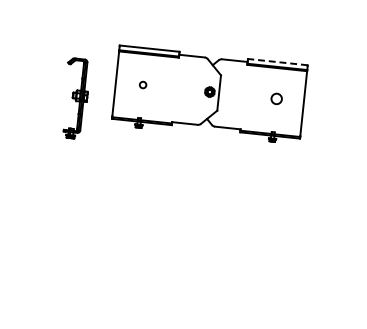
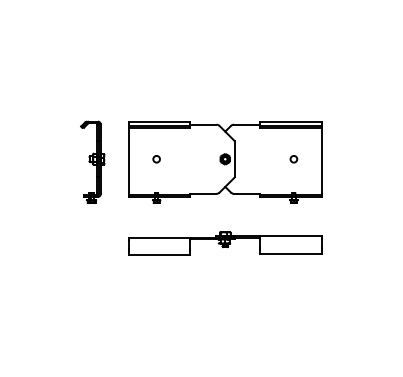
line: (278, 62) -> (291, 121), dashed -> solid
part: (75, 97) -> (92, 161), moved
circle: (276, 99) -> (293, 159), size x0.62
part: (201, 174) -> (225, 243), added

